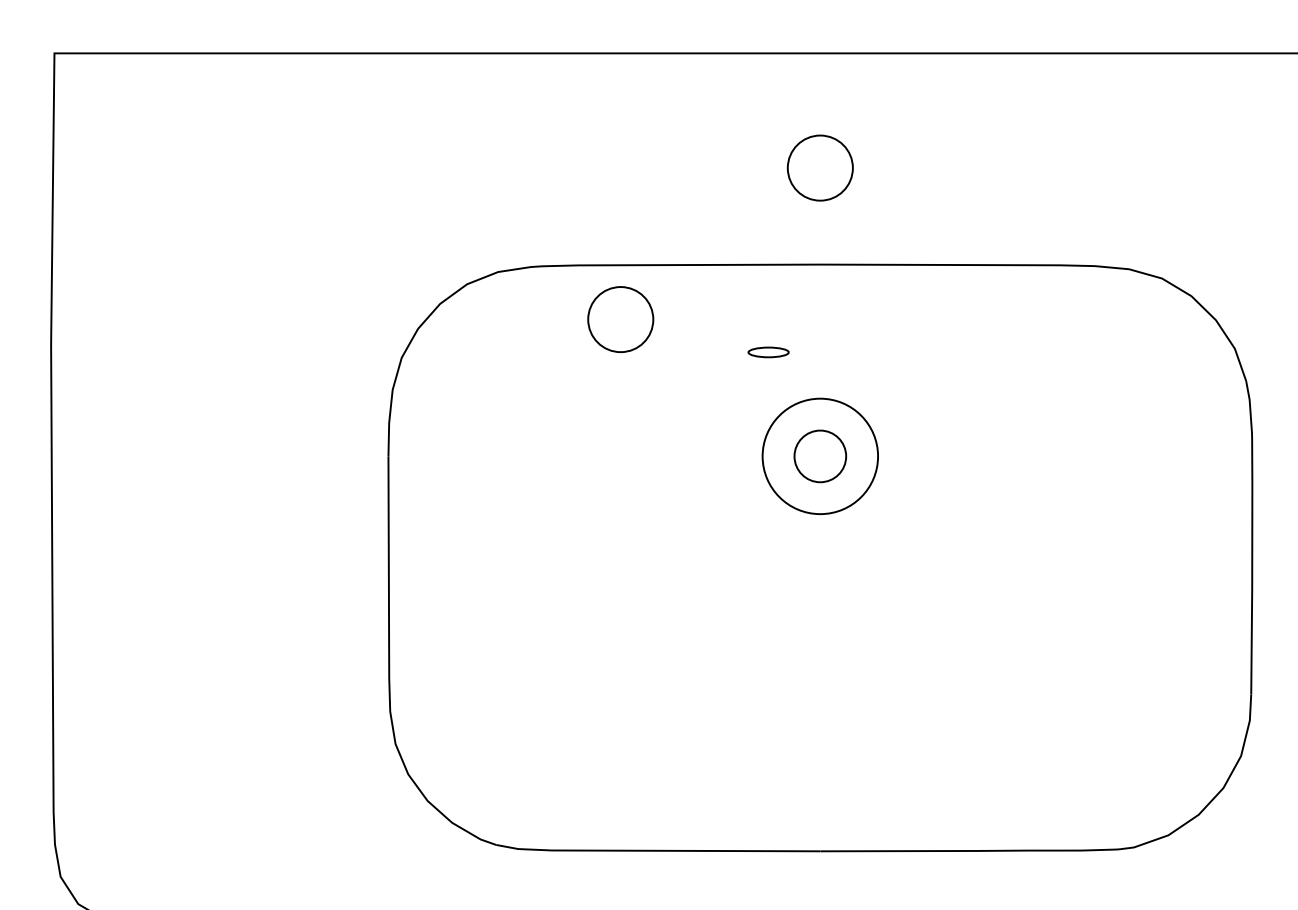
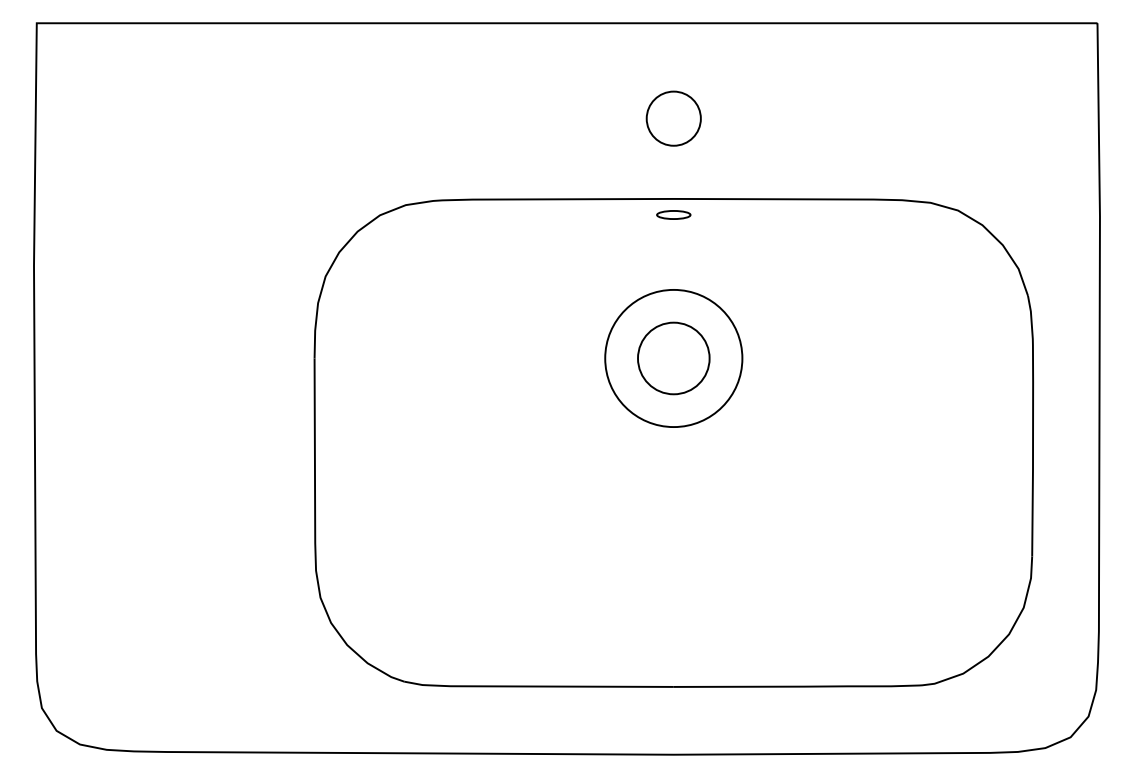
circle: (620, 319) -> (507, 244), removed
part: (768, 351) -> (673, 214), moved
circle: (819, 456) -> (673, 358), size x1.43
circle: (819, 456) -> (673, 358), size x1.67

